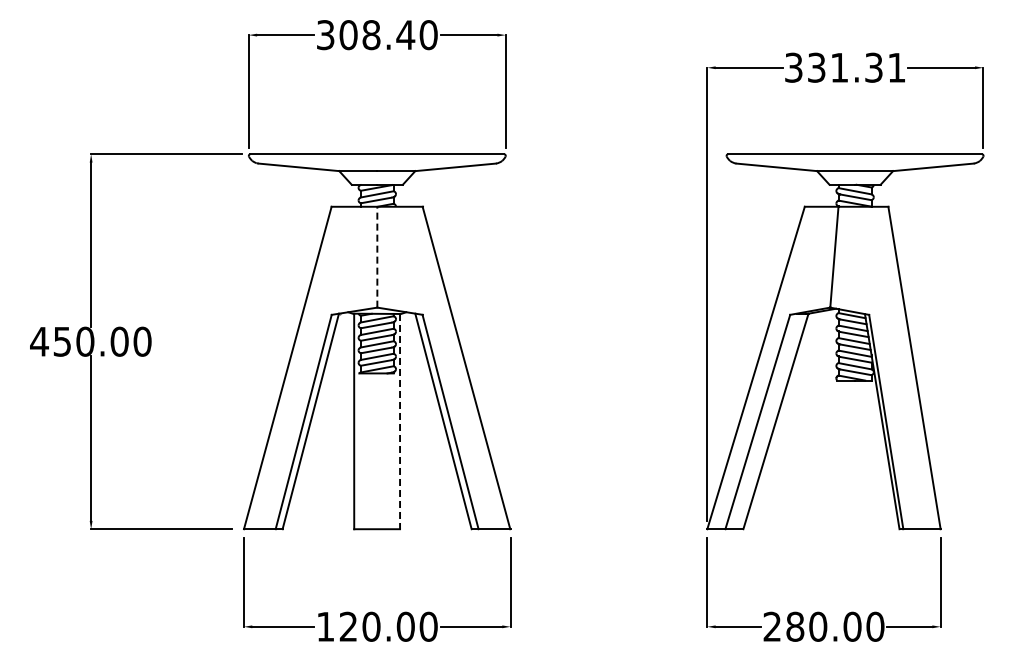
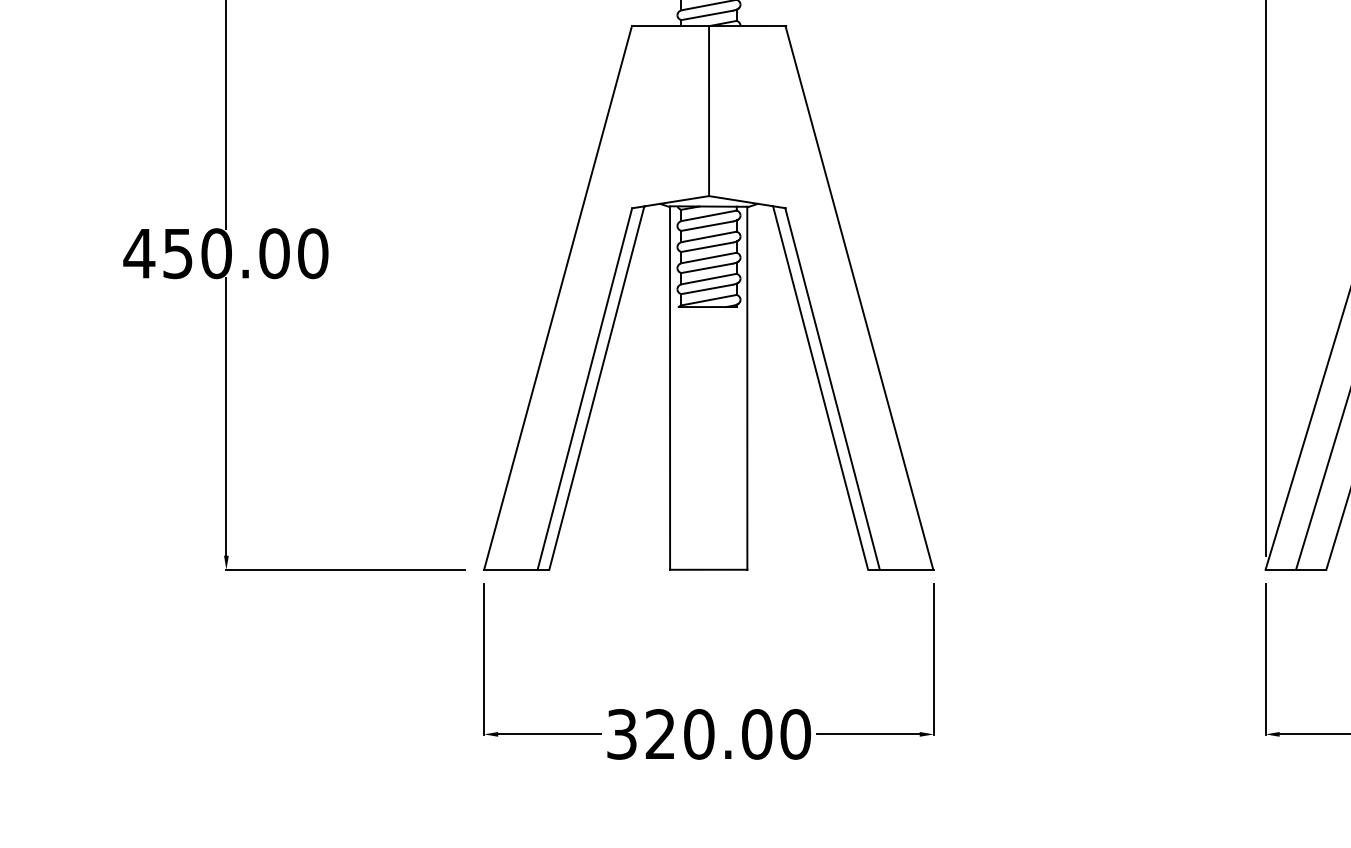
line: (377, 256) -> (709, 109), dashed -> solid
line: (400, 421) -> (748, 388), dashed -> solid
text: (325, 626) -> (621, 733), 120.00 -> 320.00

